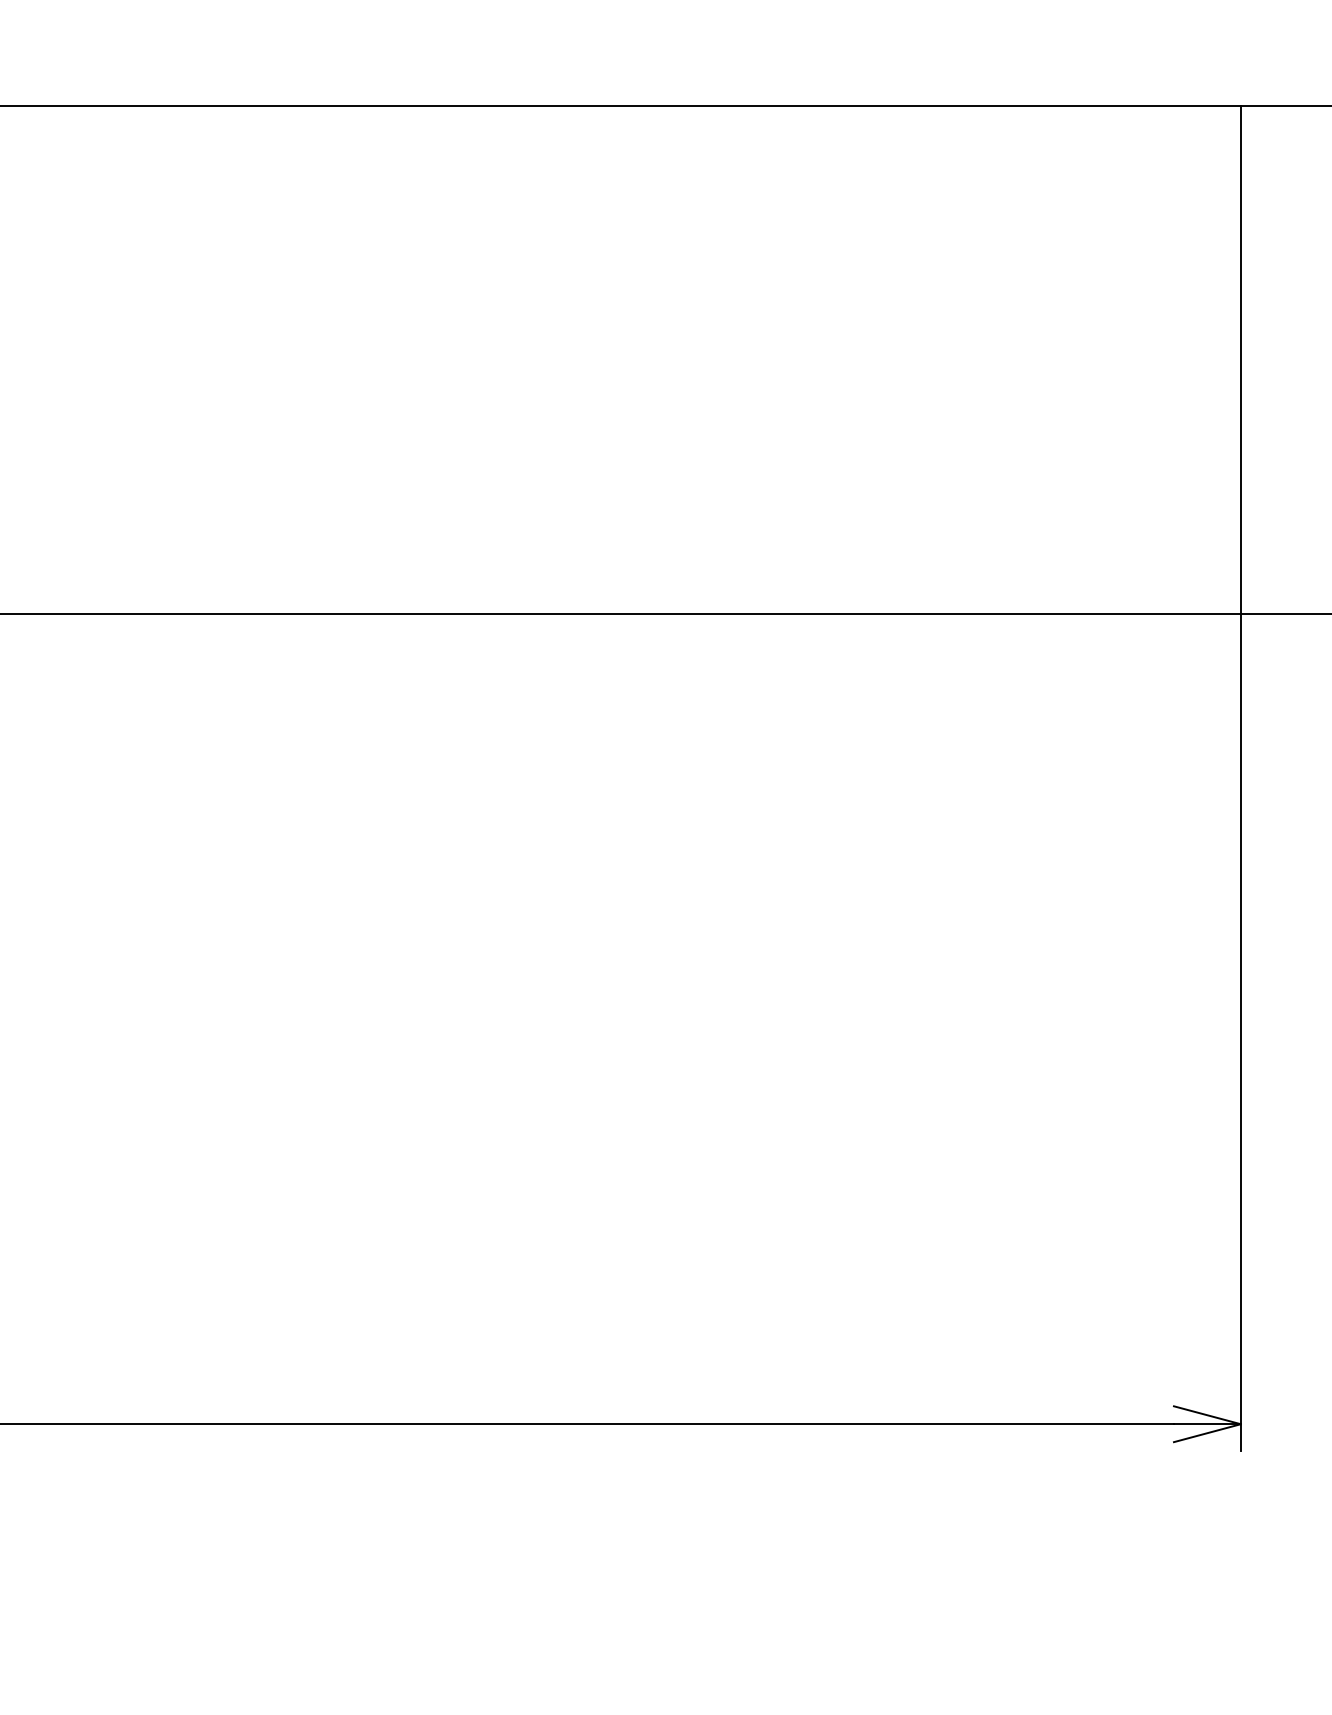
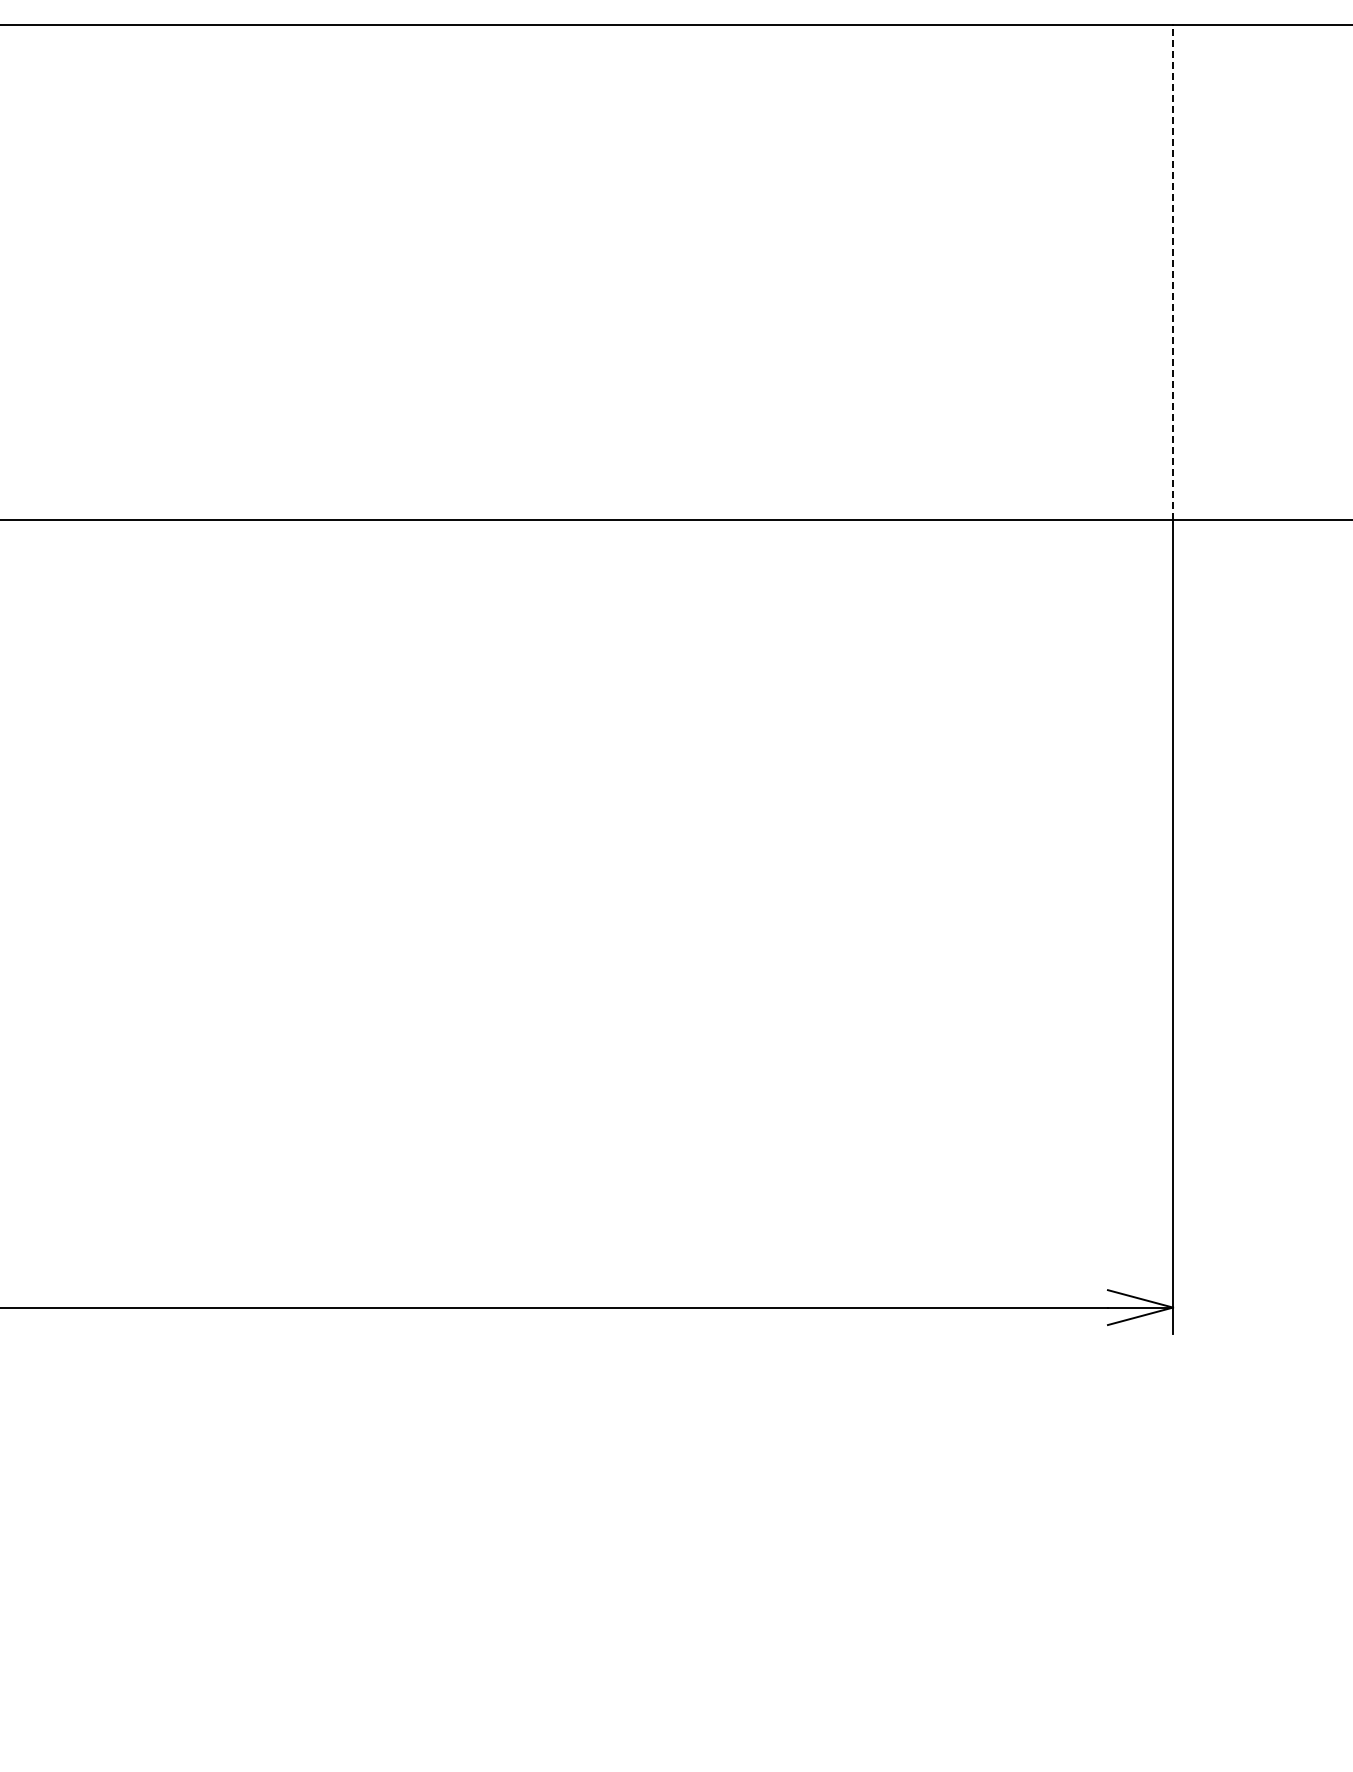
line: (1241, 359) -> (1173, 271), solid -> dashed

